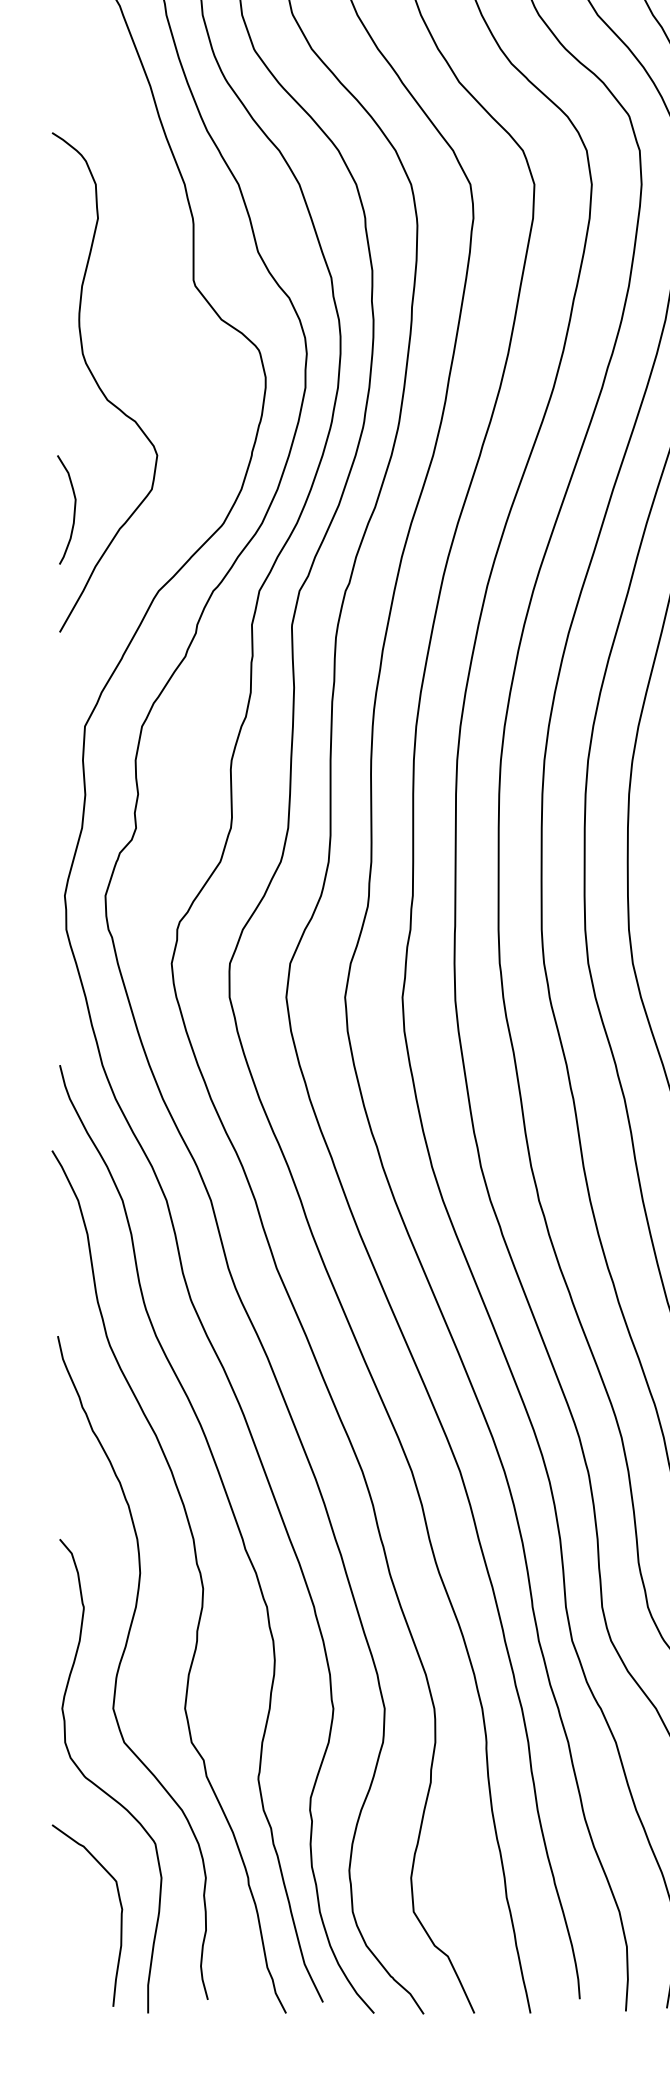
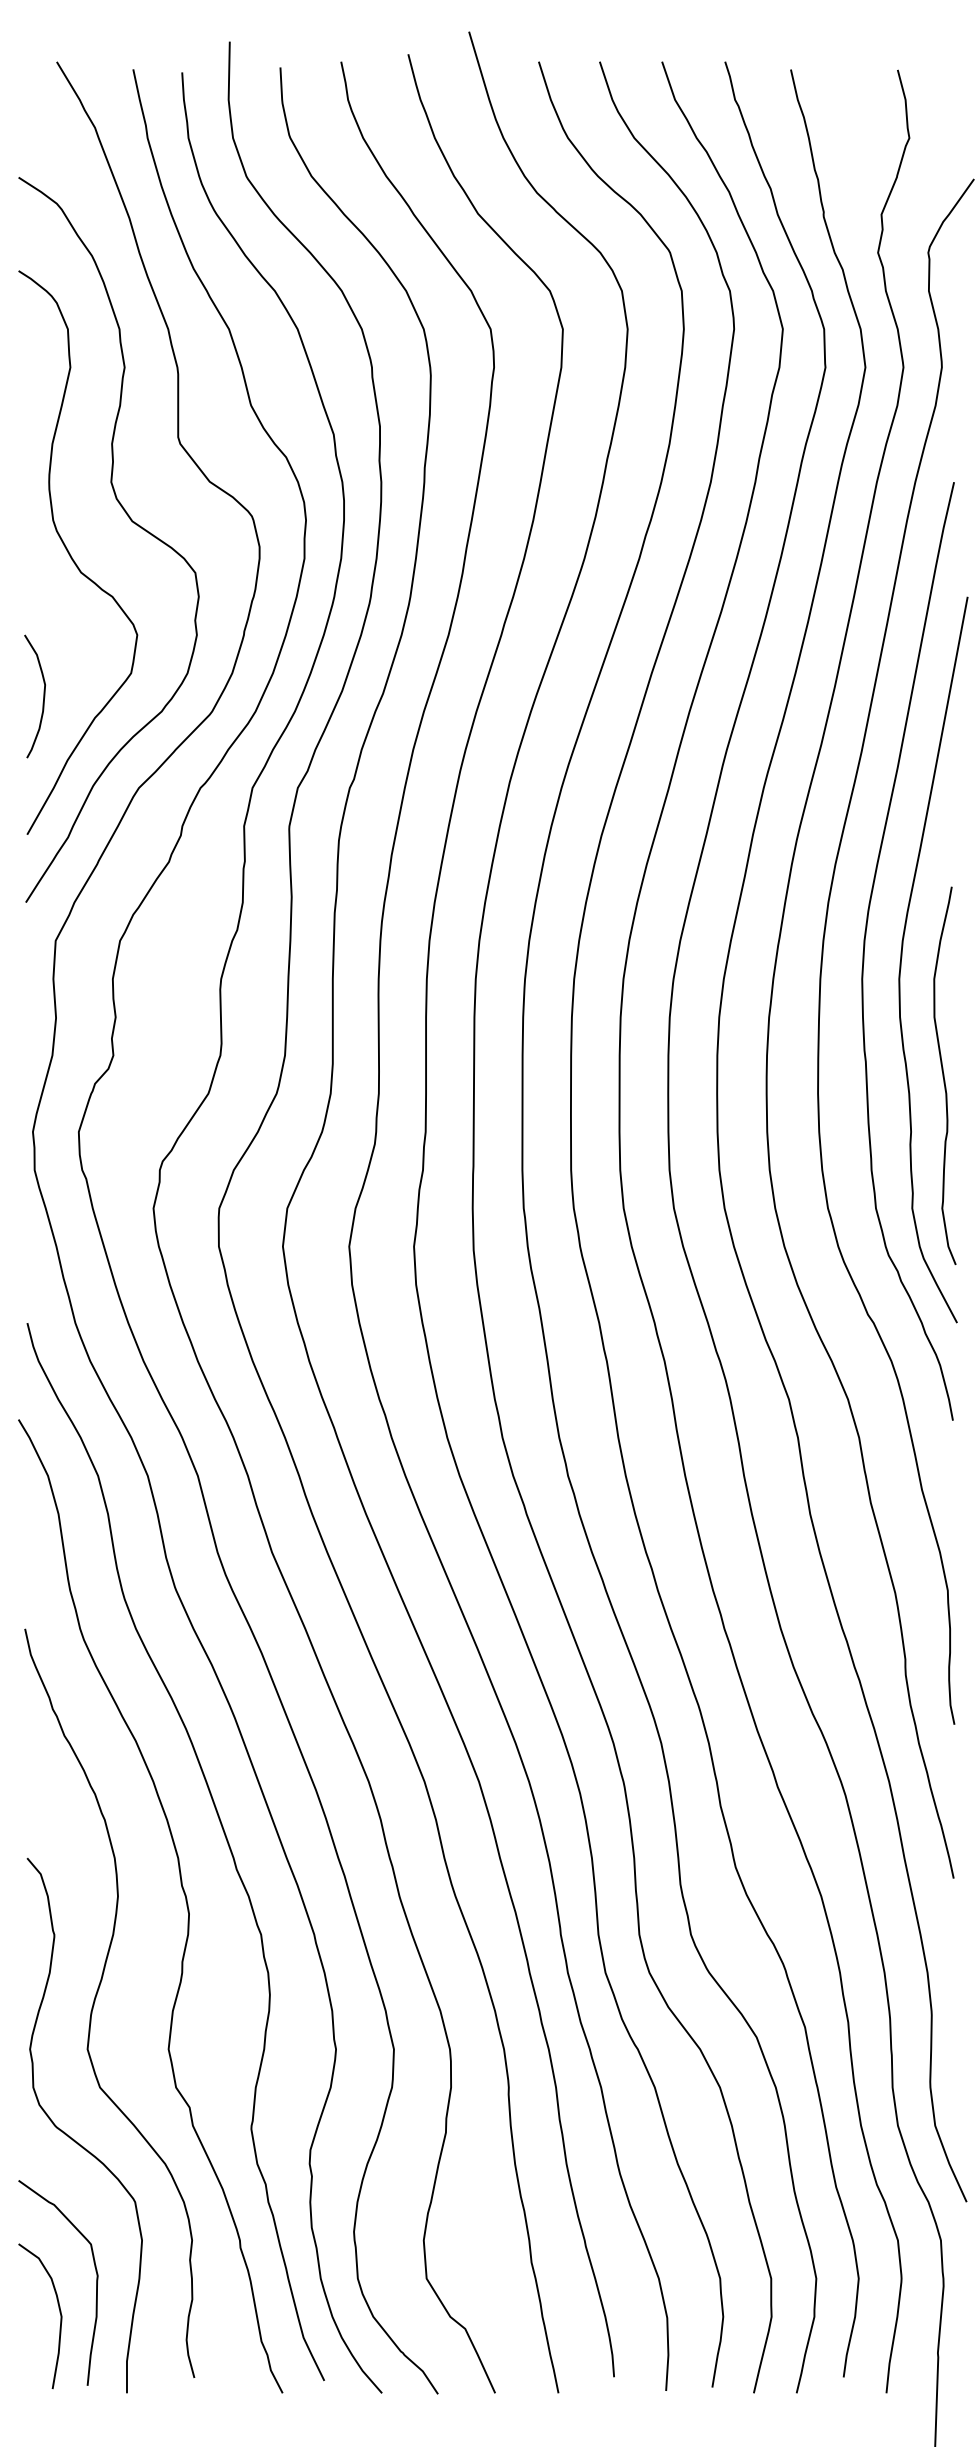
curve: (150, 353) -> (129, 519), added
curve: (88, 1941) -> (59, 2312), added

